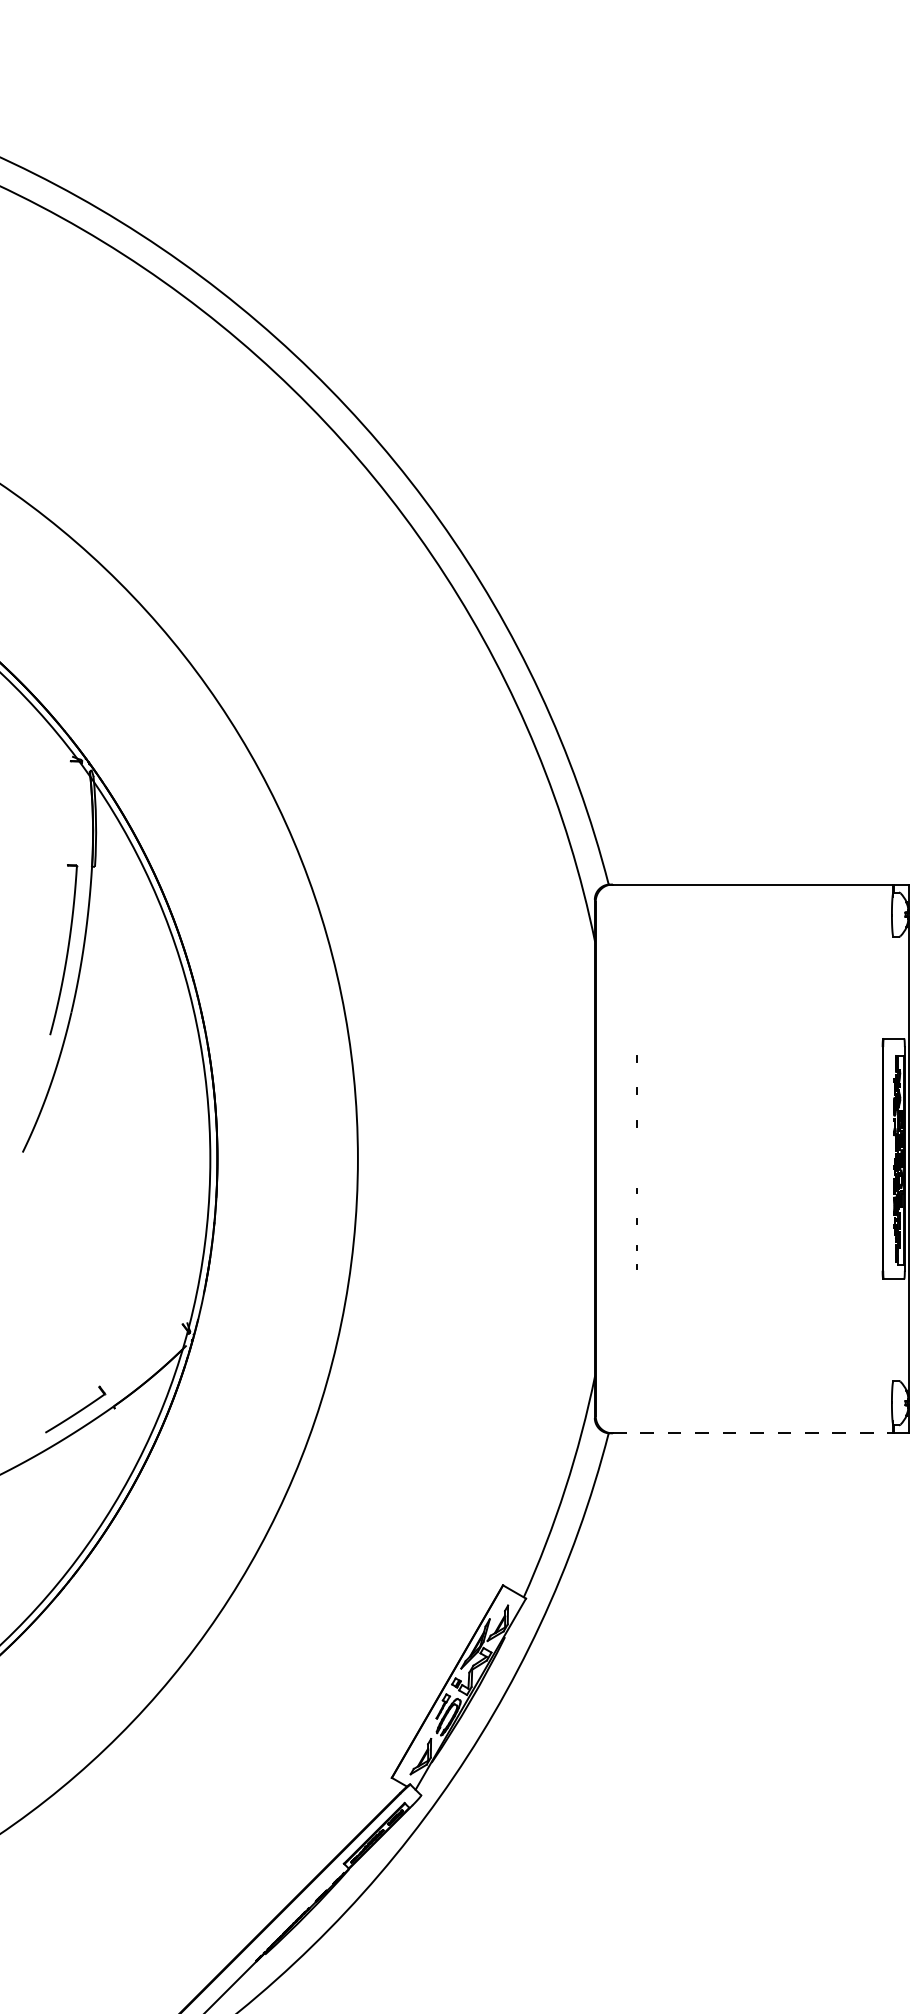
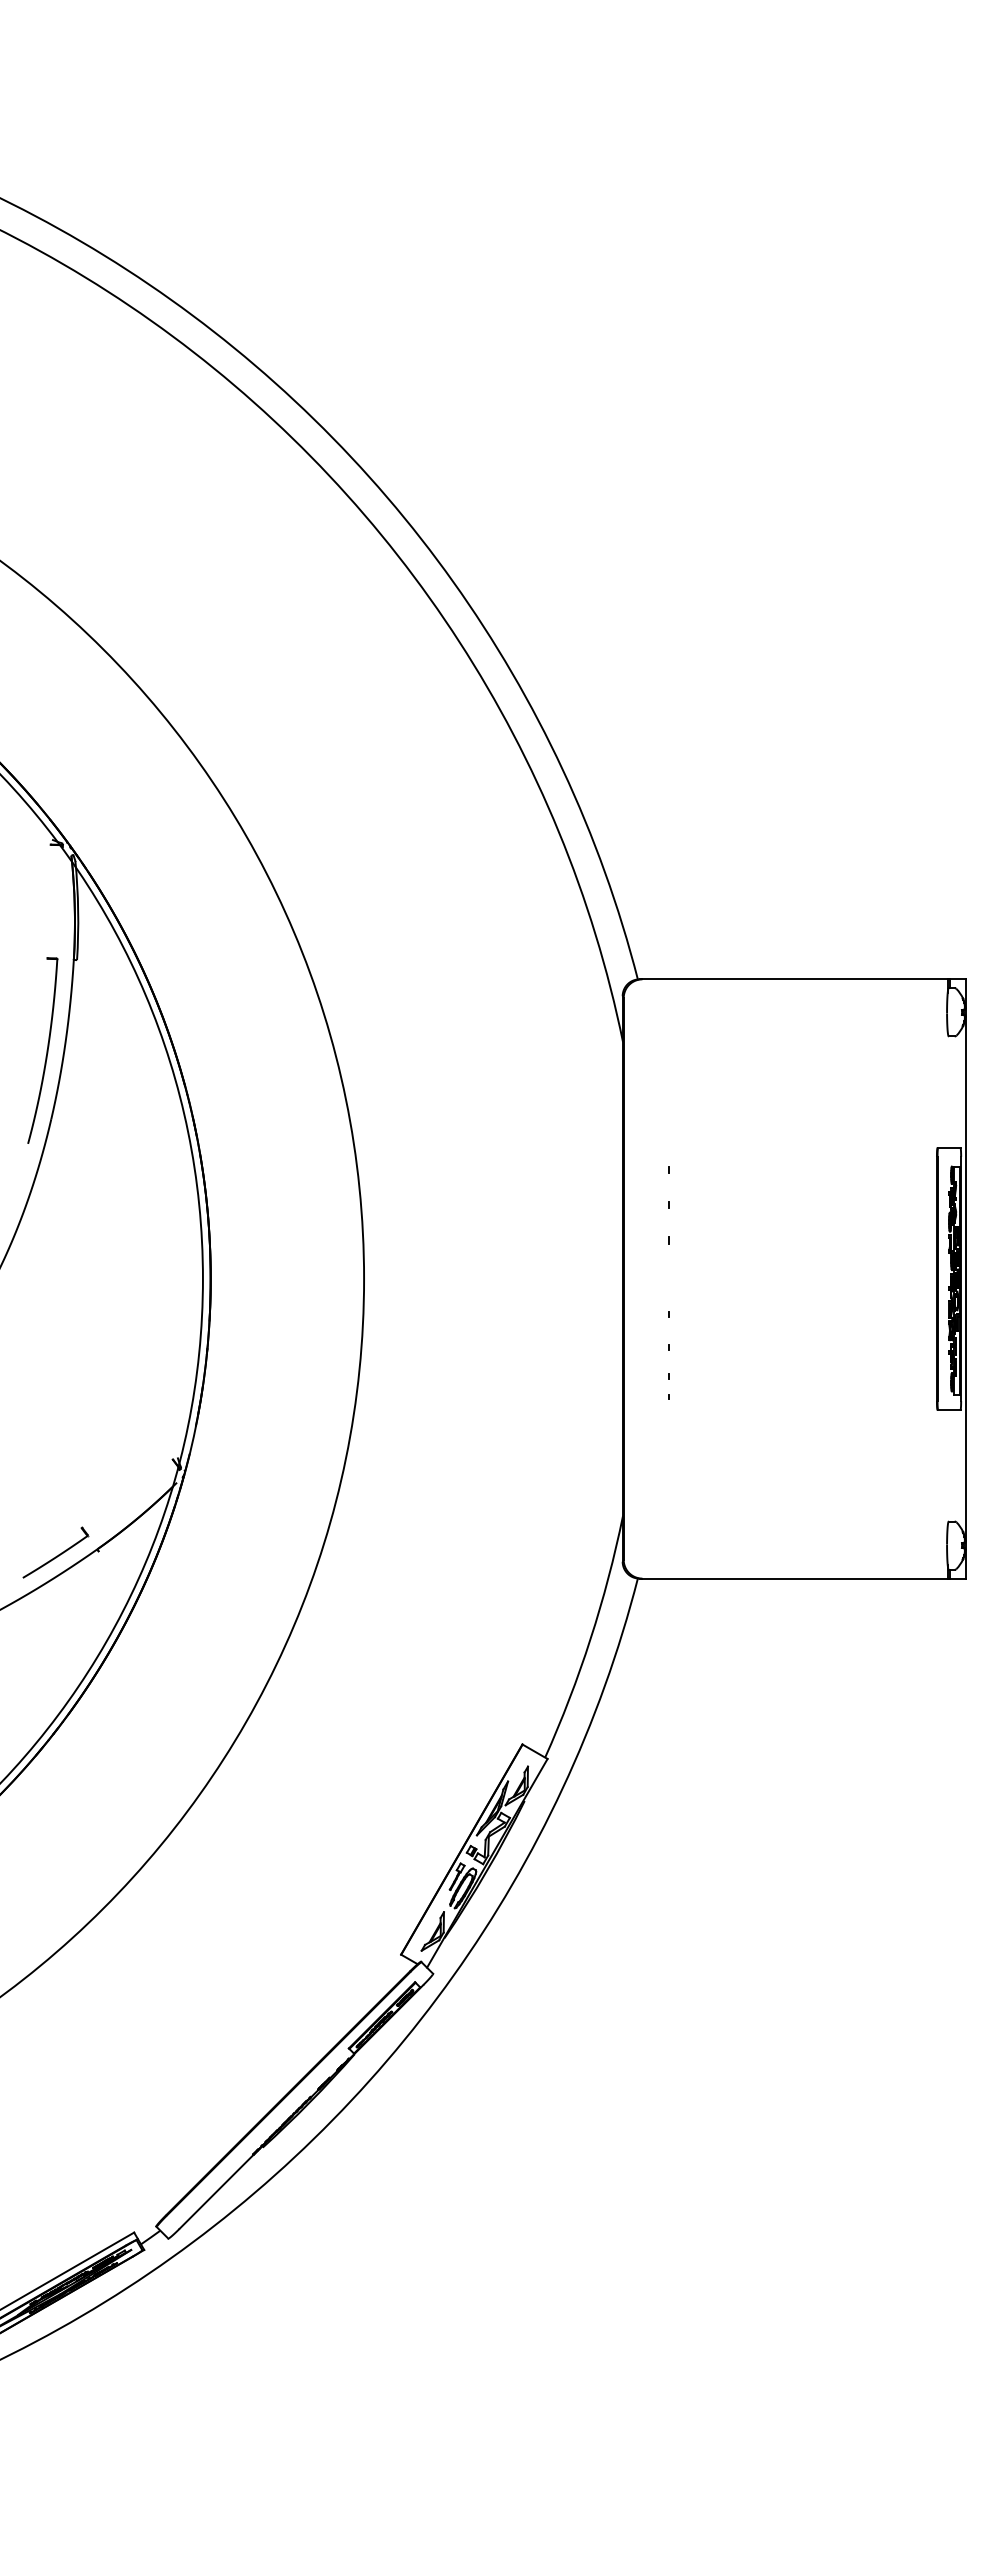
line: (753, 1433) -> (795, 1578), dashed -> solid

